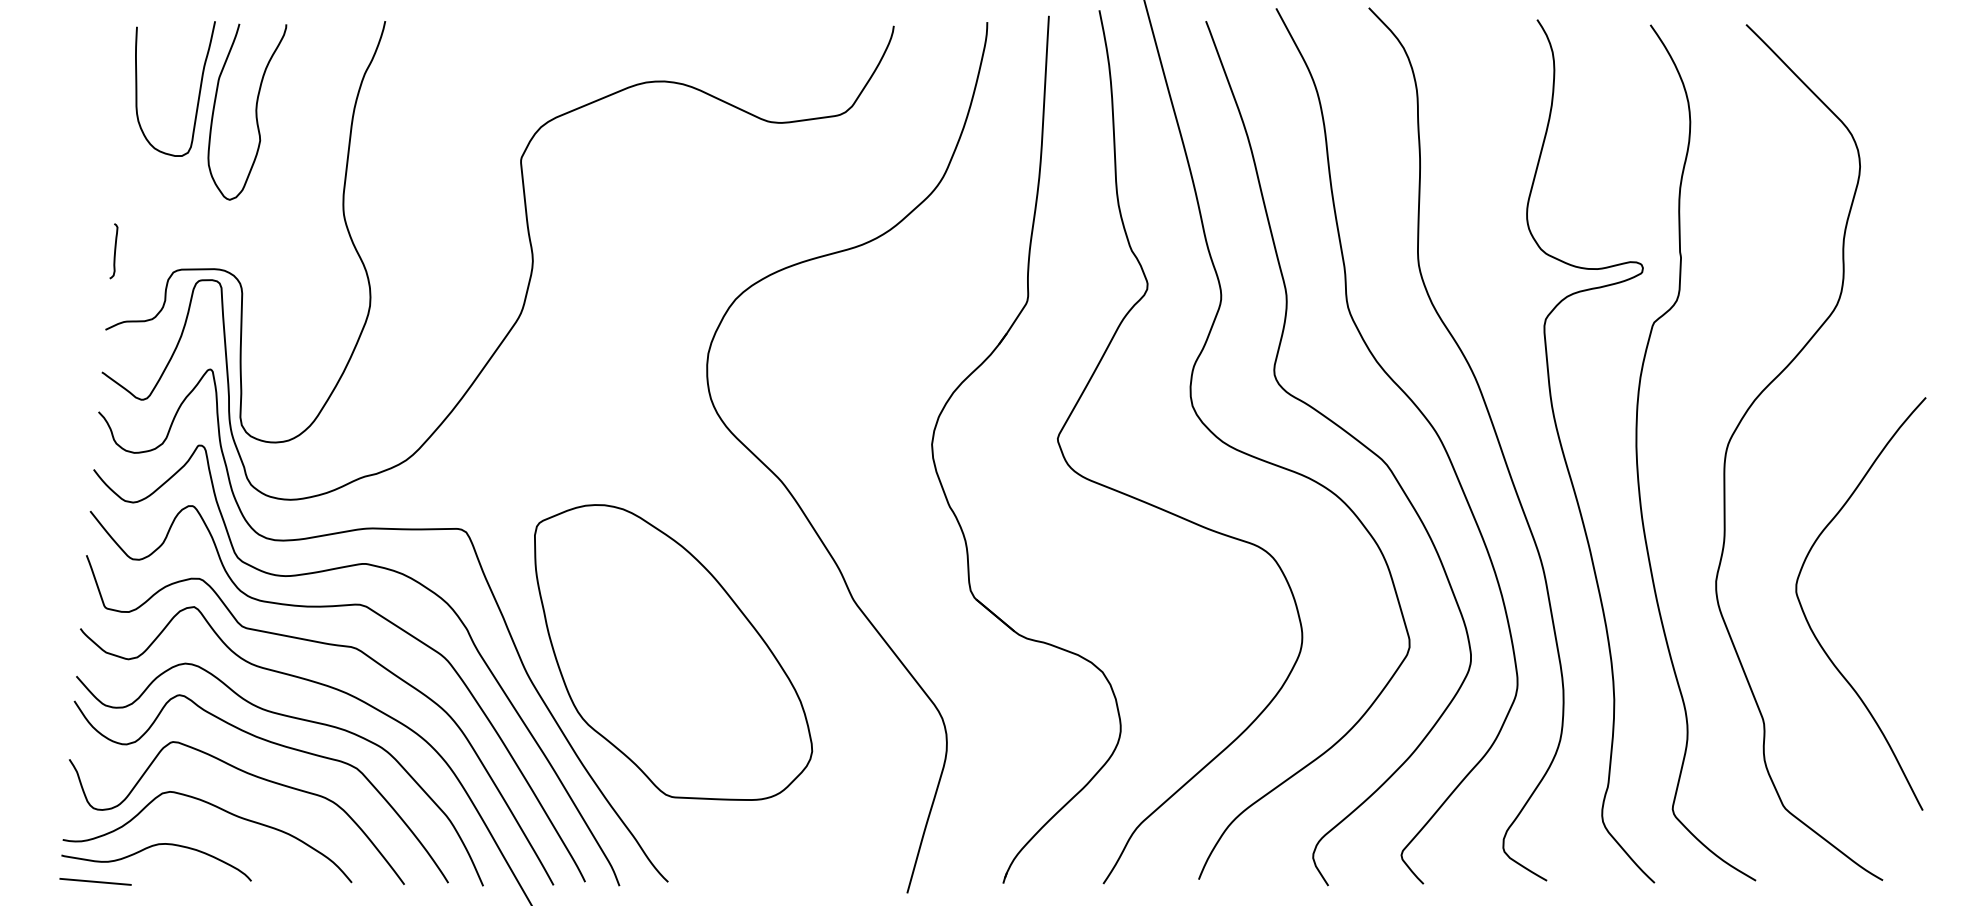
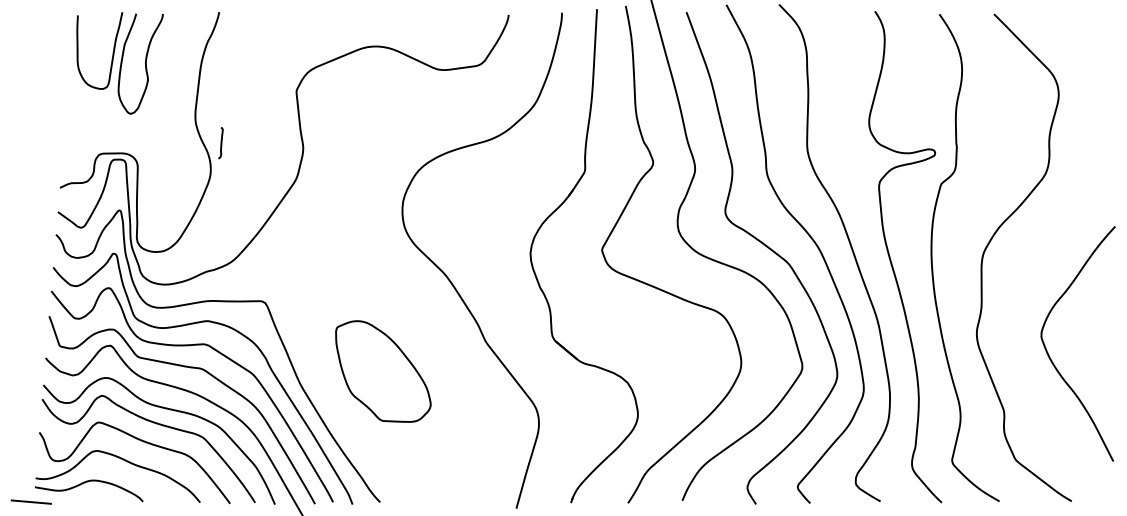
curve: (113, 251) -> (220, 143), moved
curve: (1813, 629) -> (1051, 358), moved
part: (673, 652) -> (383, 371), size x0.6
line: (94, 880) -> (30, 501), moved

